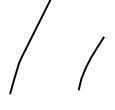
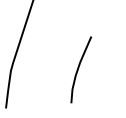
curve: (89, 63) -> (79, 70), moved

